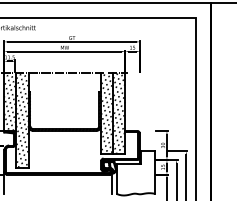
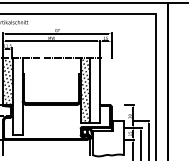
hatch: (119, 113) -> (95, 90), removed
hatch: (22, 121) -> (17, 97), removed

